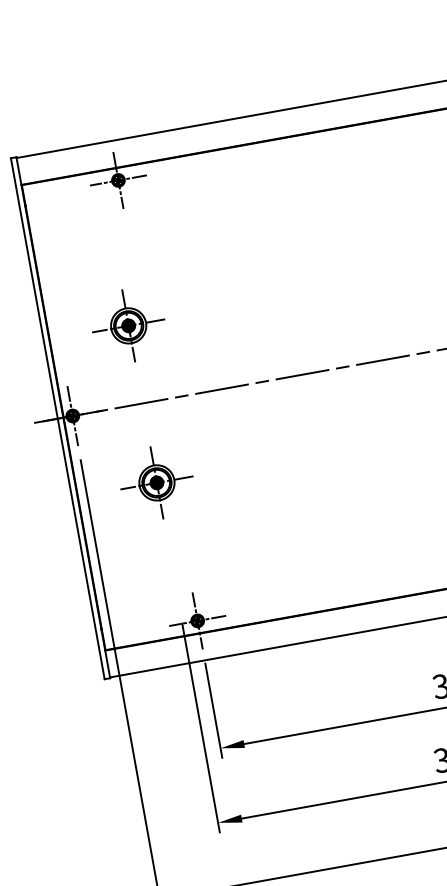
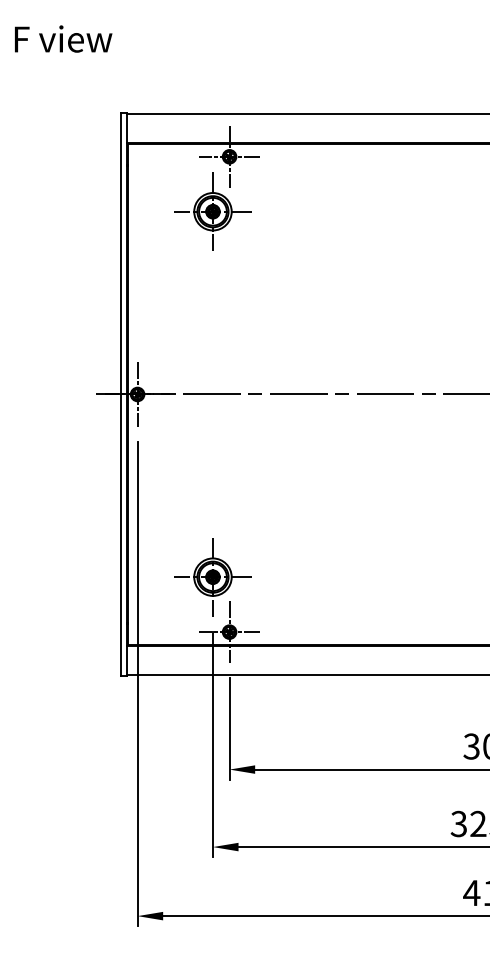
part: (128, 325) -> (212, 211), moved
part: (156, 483) -> (212, 577), moved

